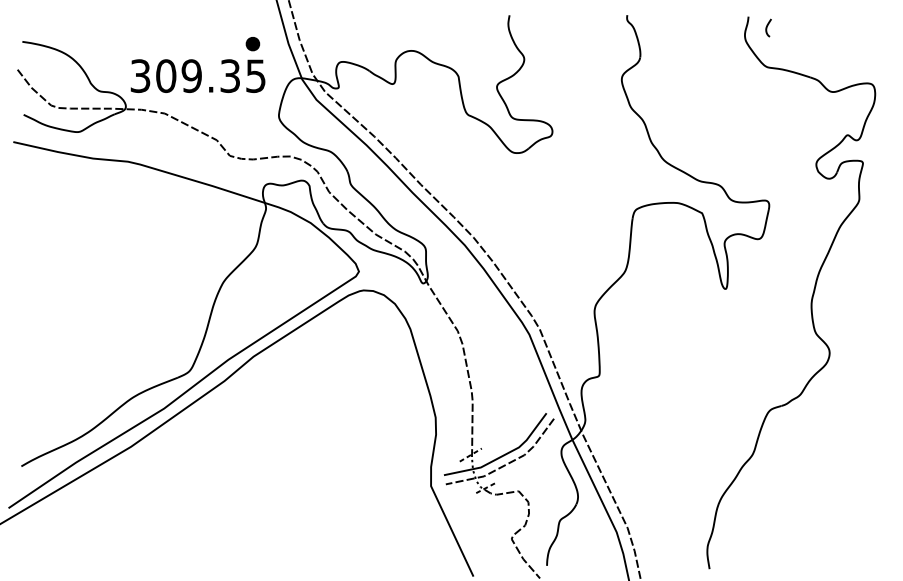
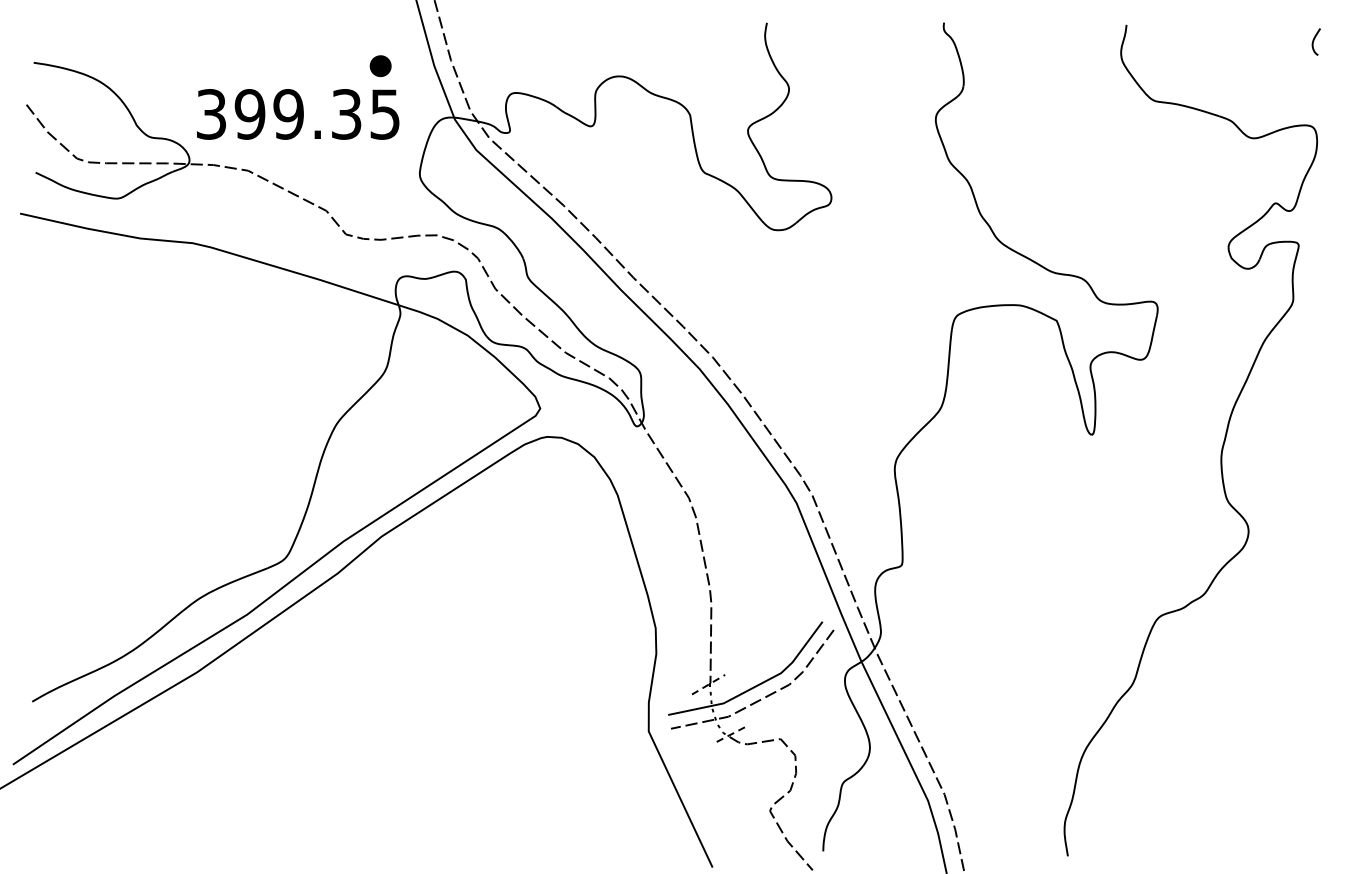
curve: (767, 27) -> (1314, 41), moved
text: (166, 76) -> (250, 114), 309.35 -> 399.35

